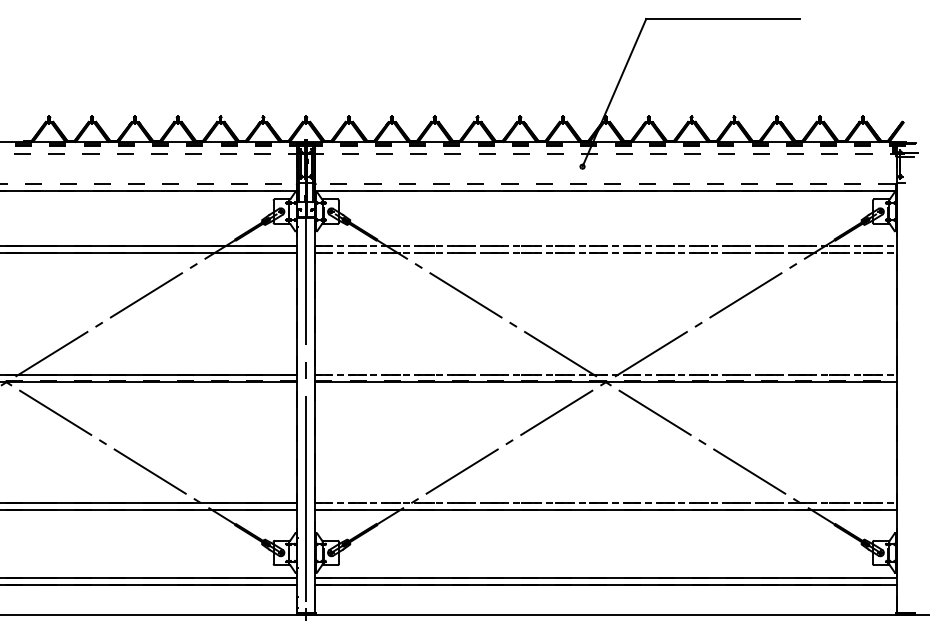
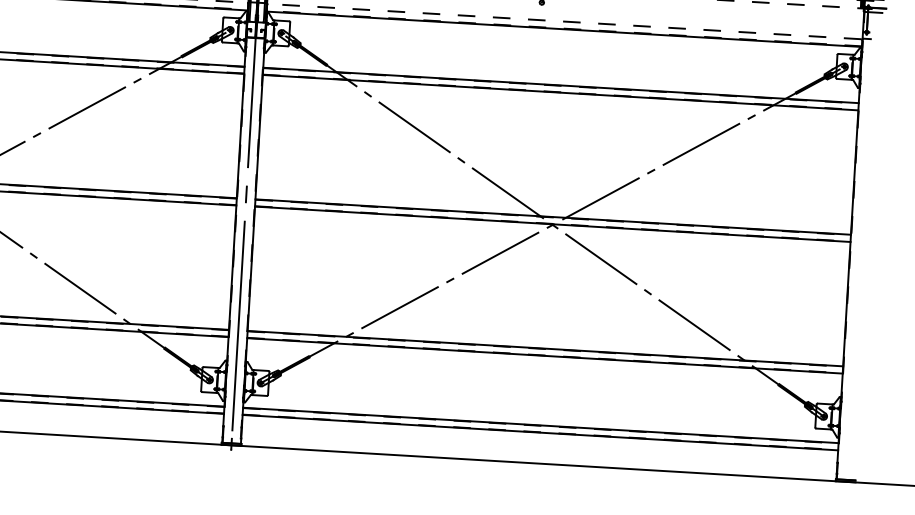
line: (605, 246) -> (560, 85), dashed -> solid
line: (605, 253) -> (560, 92), dashed -> solid
line: (605, 374) -> (552, 216), dashed -> solid
line: (605, 503) -> (544, 349), dashed -> solid

